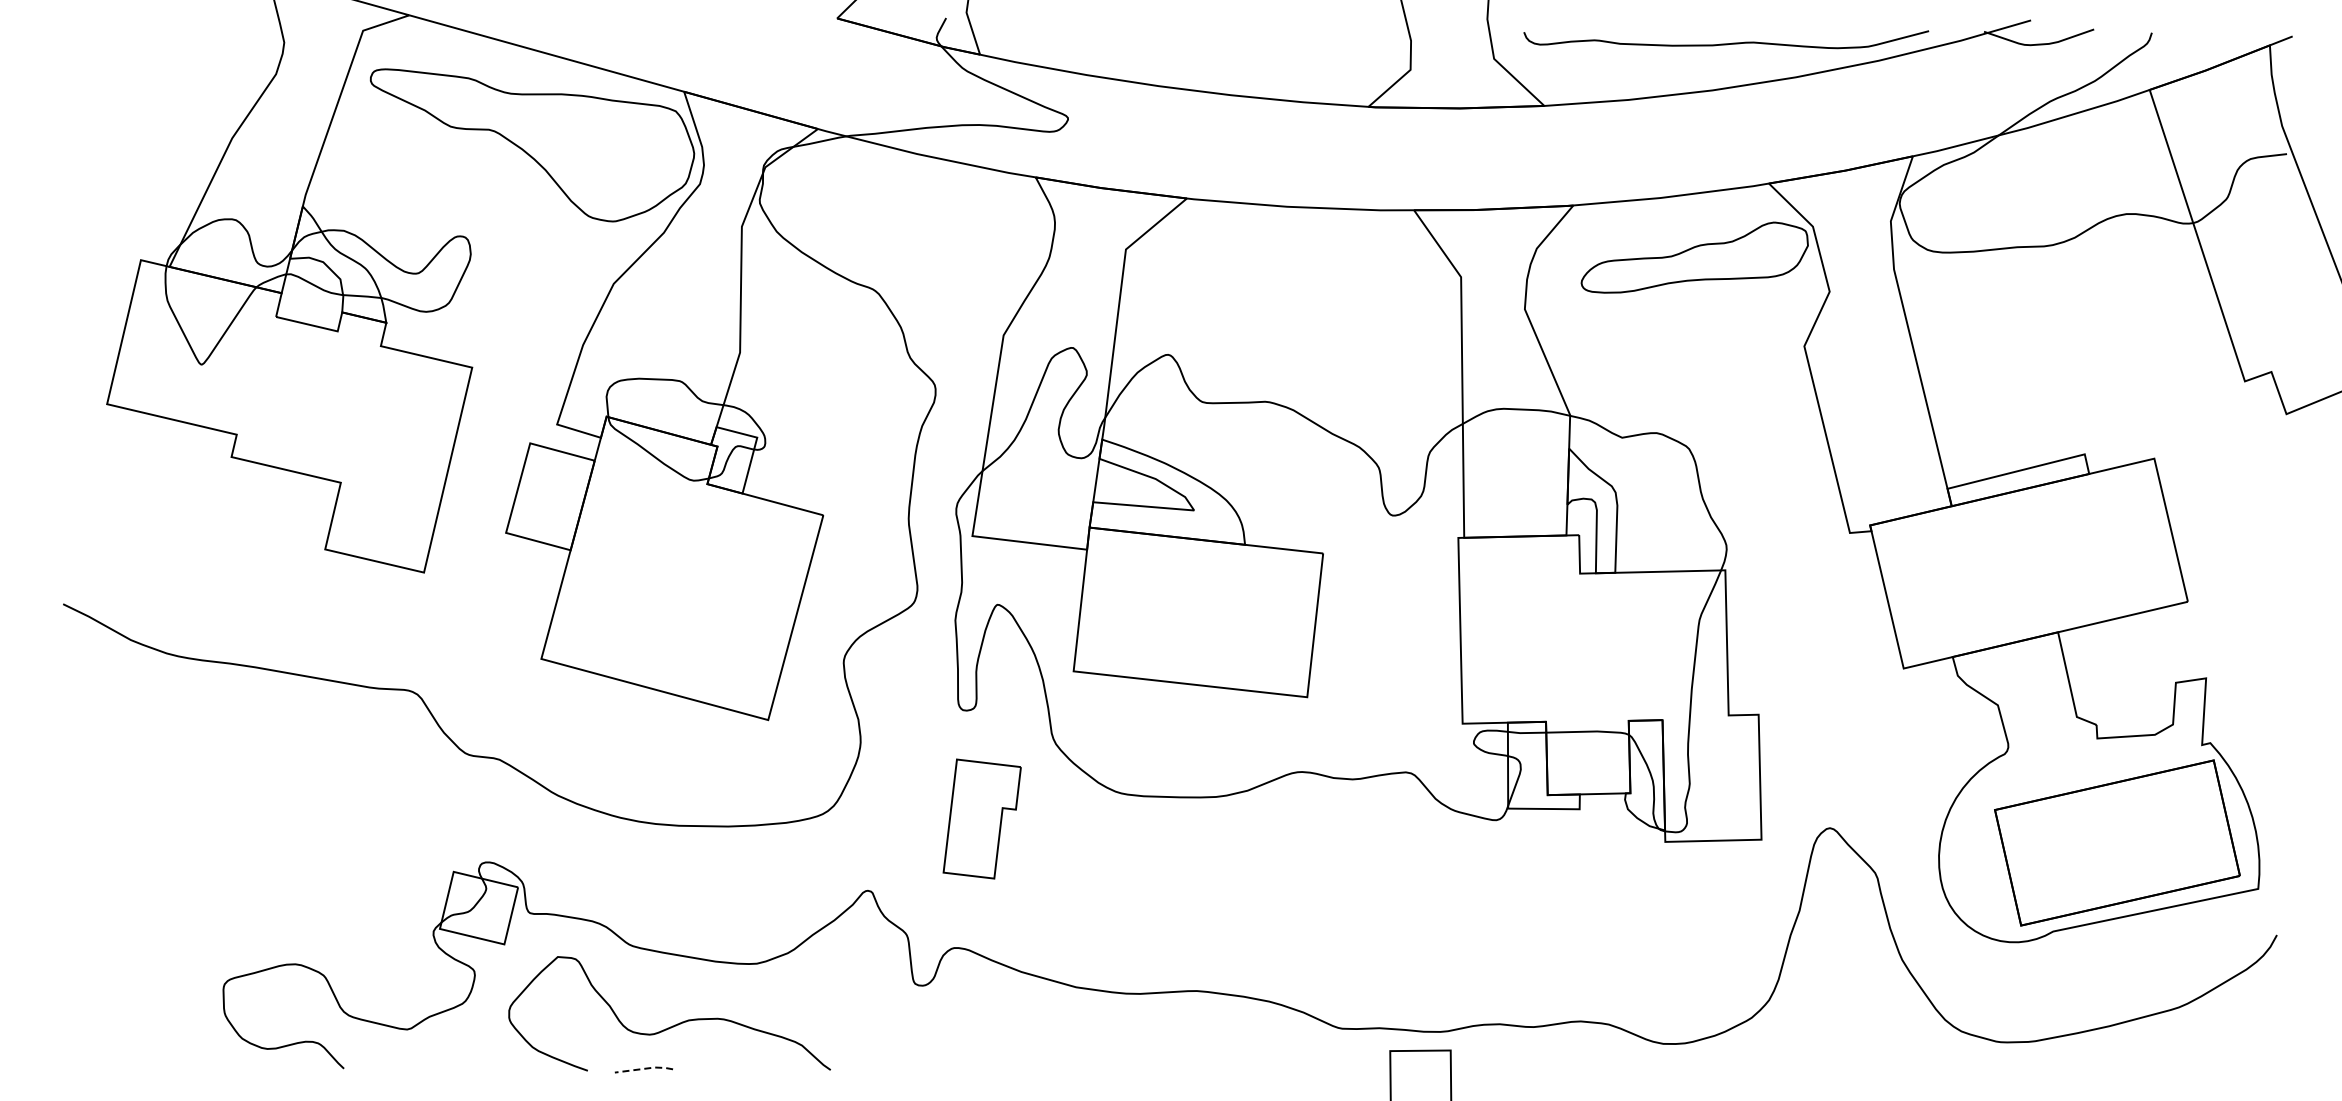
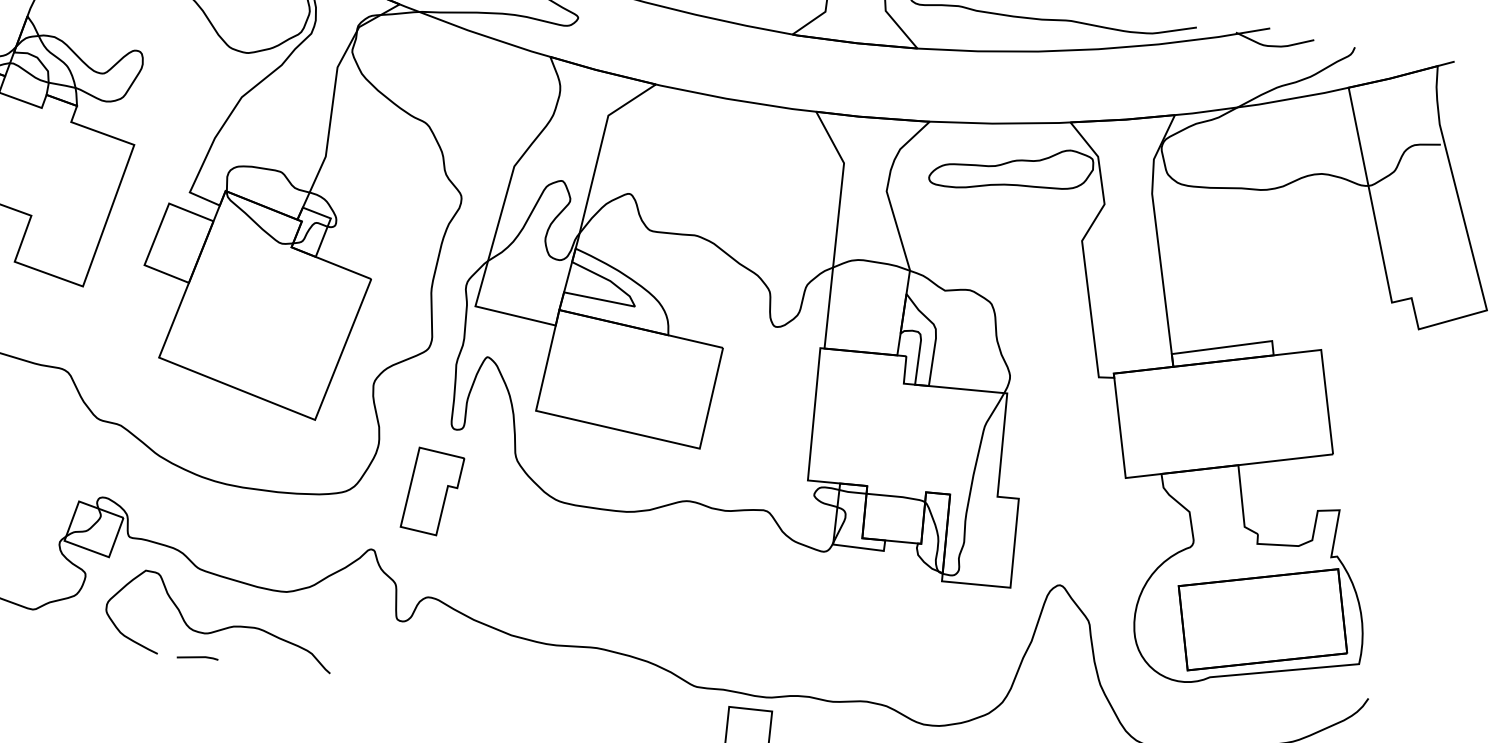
part: (981, 818) -> (432, 491), moved
line: (645, 1068) -> (198, 657), dashed -> solid

